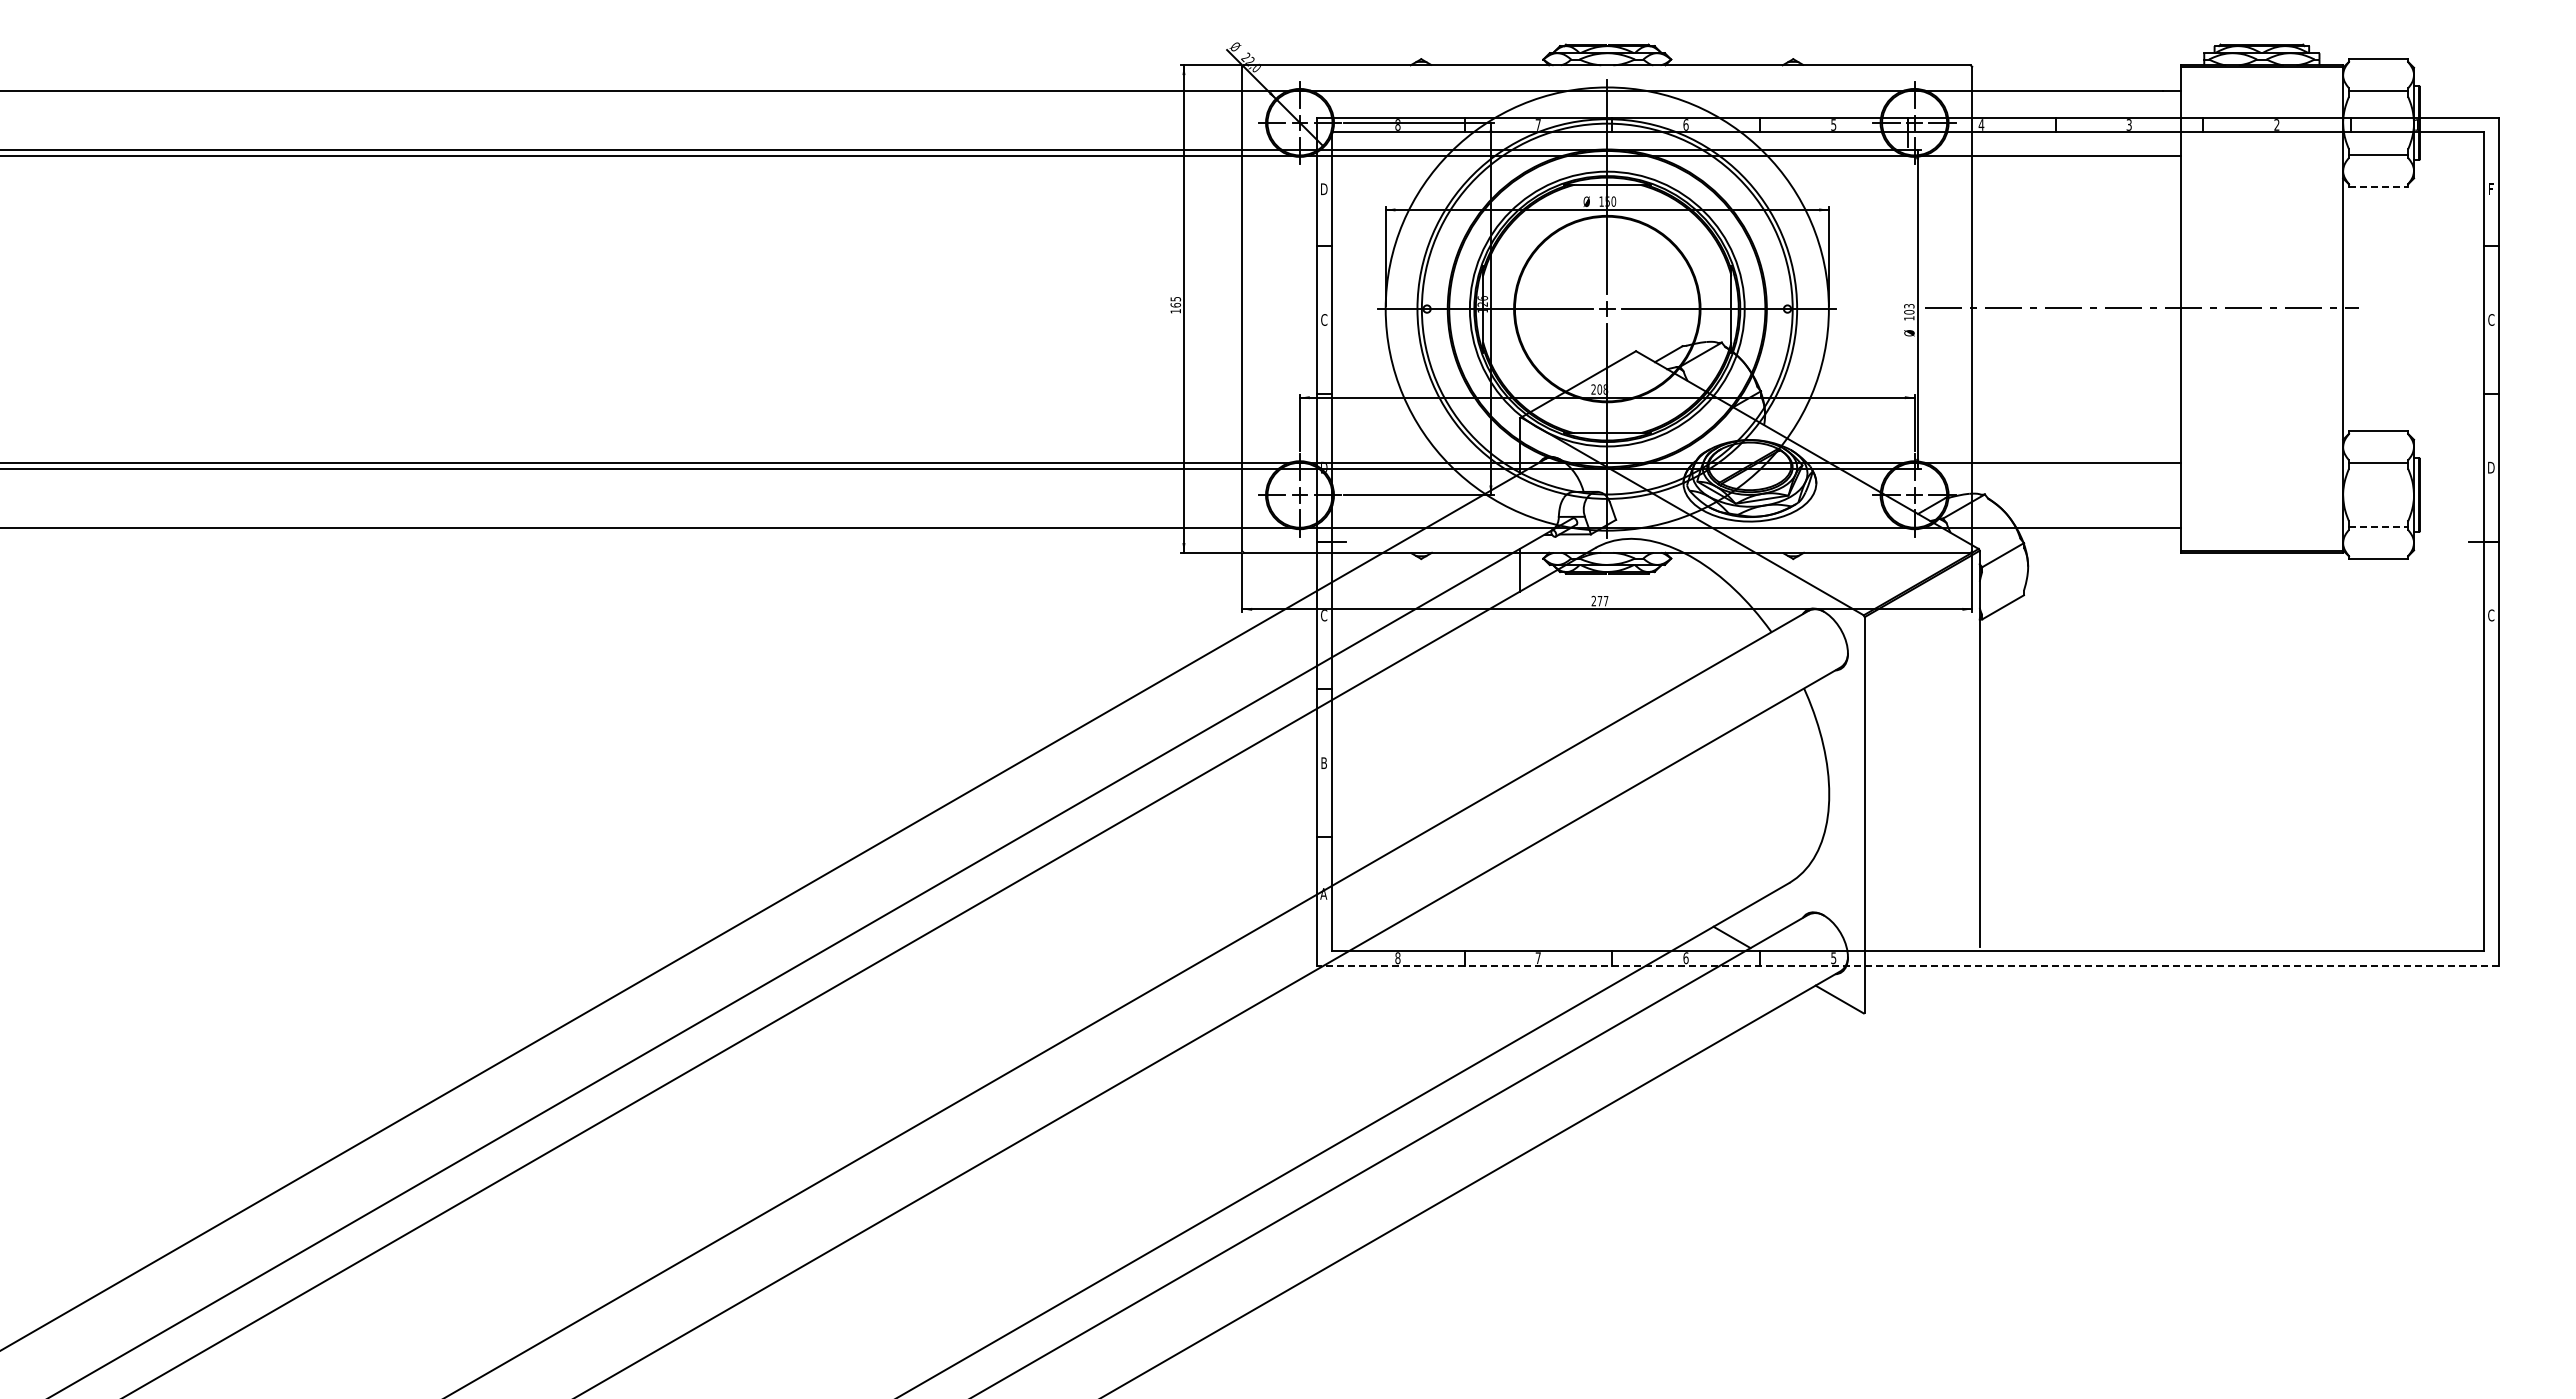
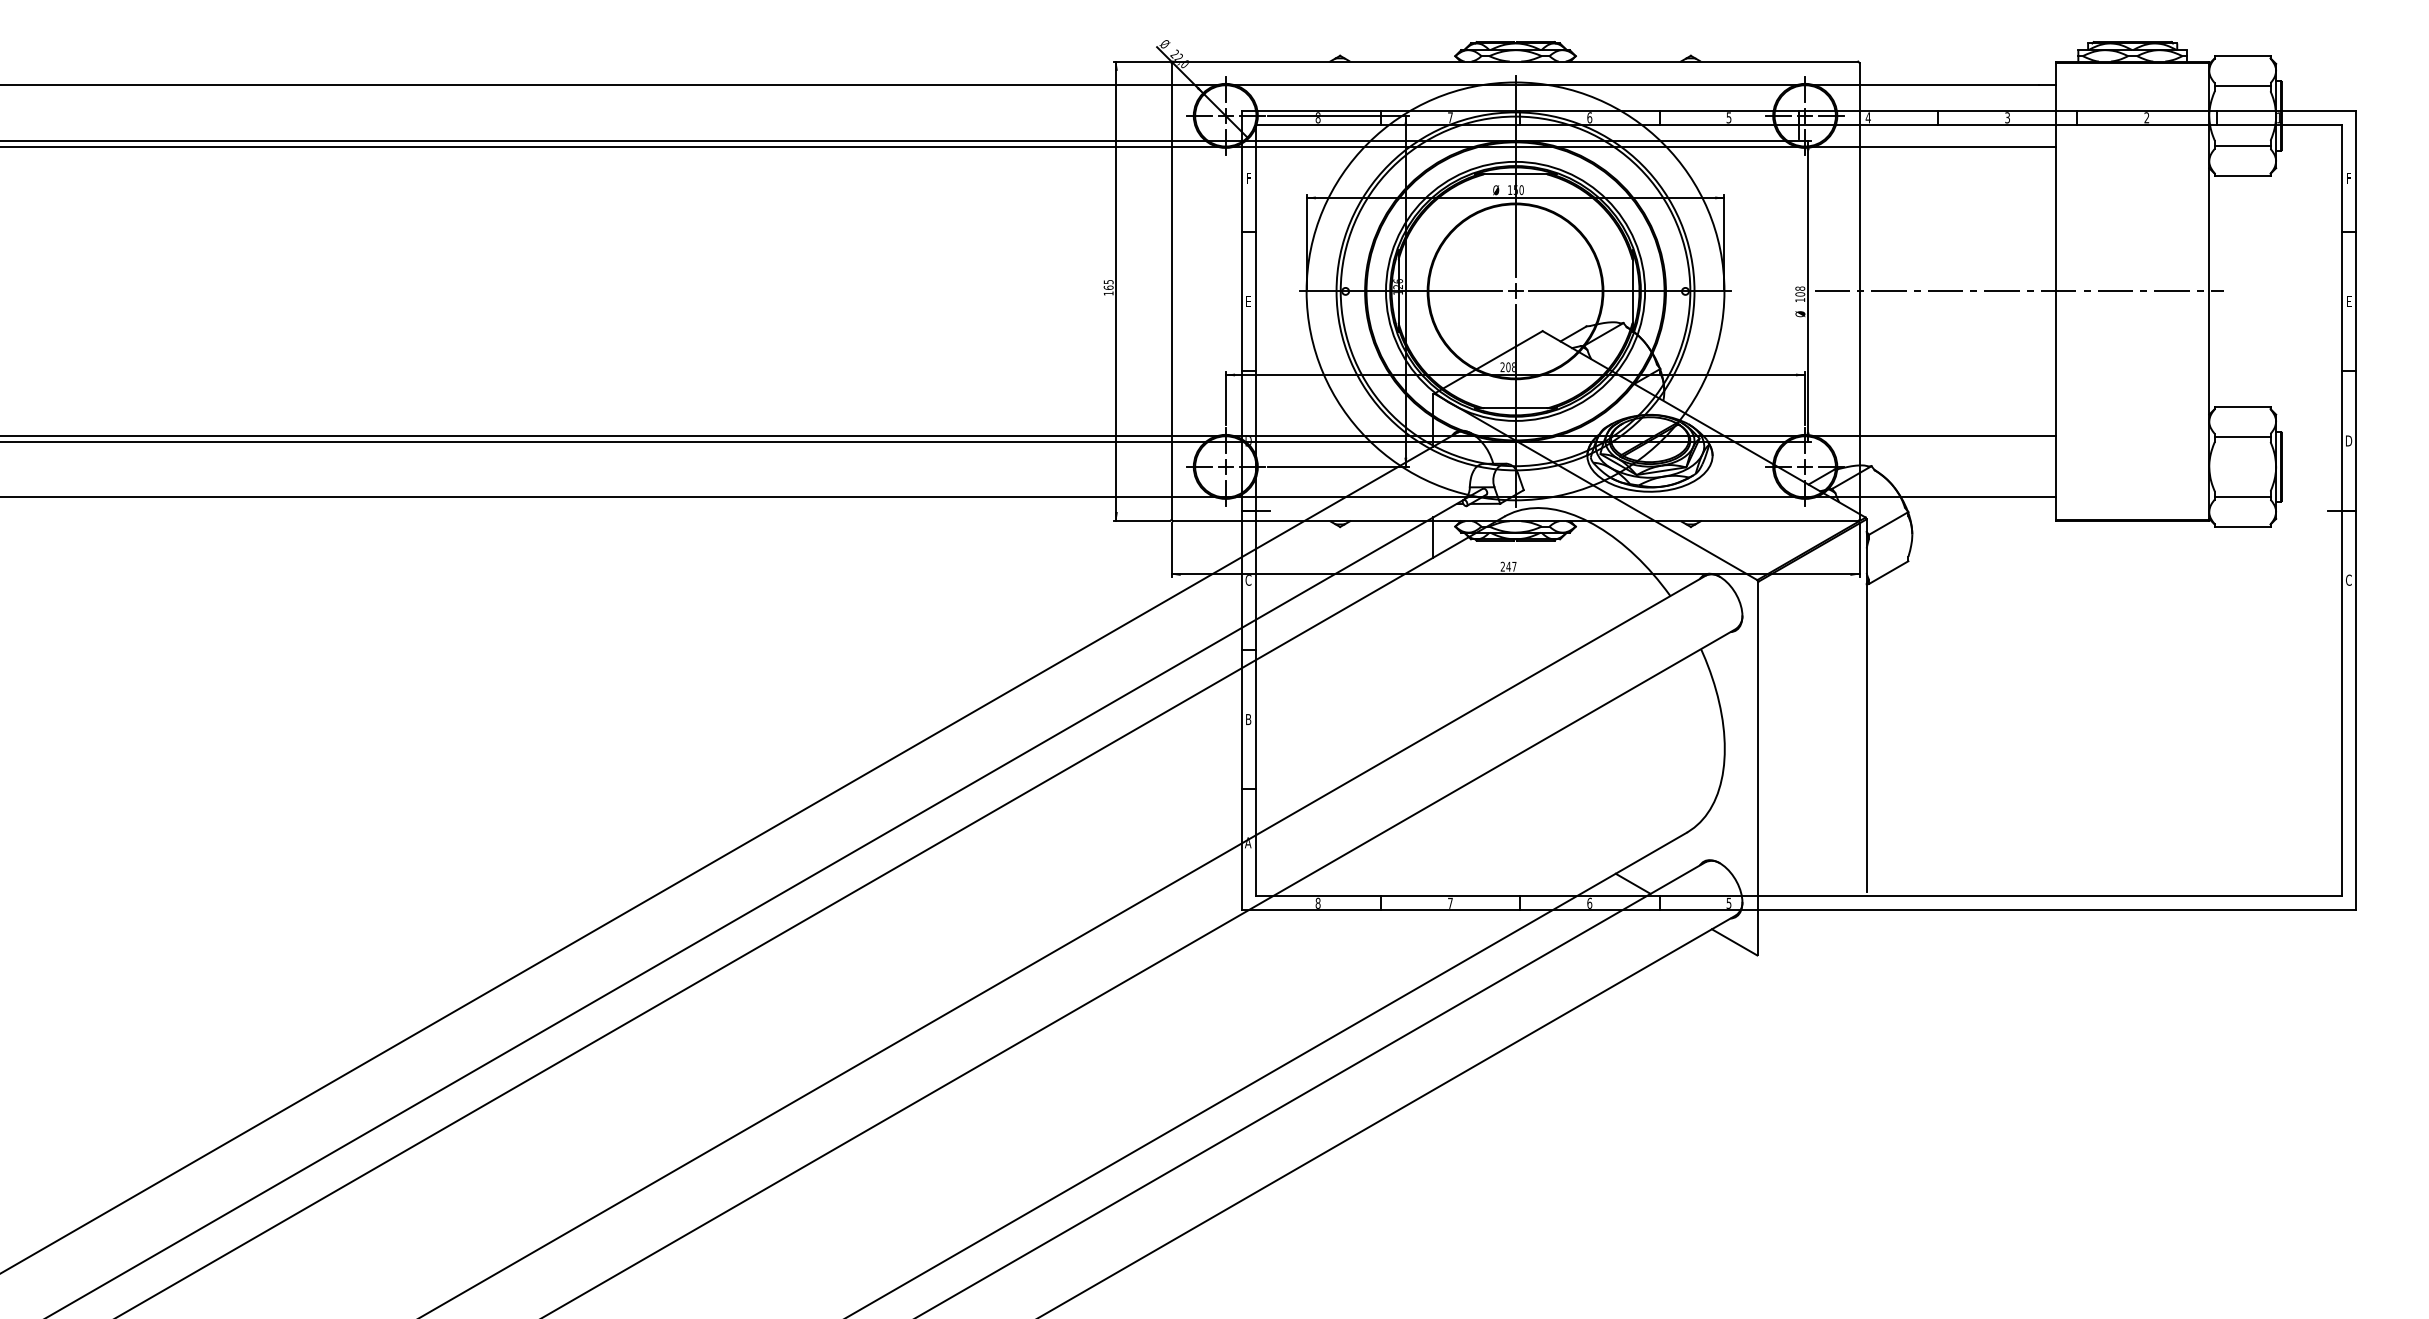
line: (2378, 186) -> (2242, 175), dashed -> solid
text: (1324, 189) -> (1248, 178), D -> F
text: (1909, 305) -> (1800, 288), 103 -> 108
text: (1324, 319) -> (1248, 301), C -> E
text: (2491, 319) -> (2349, 301), C -> E
line: (2378, 527) -> (2242, 497), dashed -> solid
text: (1599, 601) -> (1508, 567), 277 -> 247
line: (1907, 965) -> (1798, 910), dashed -> solid

